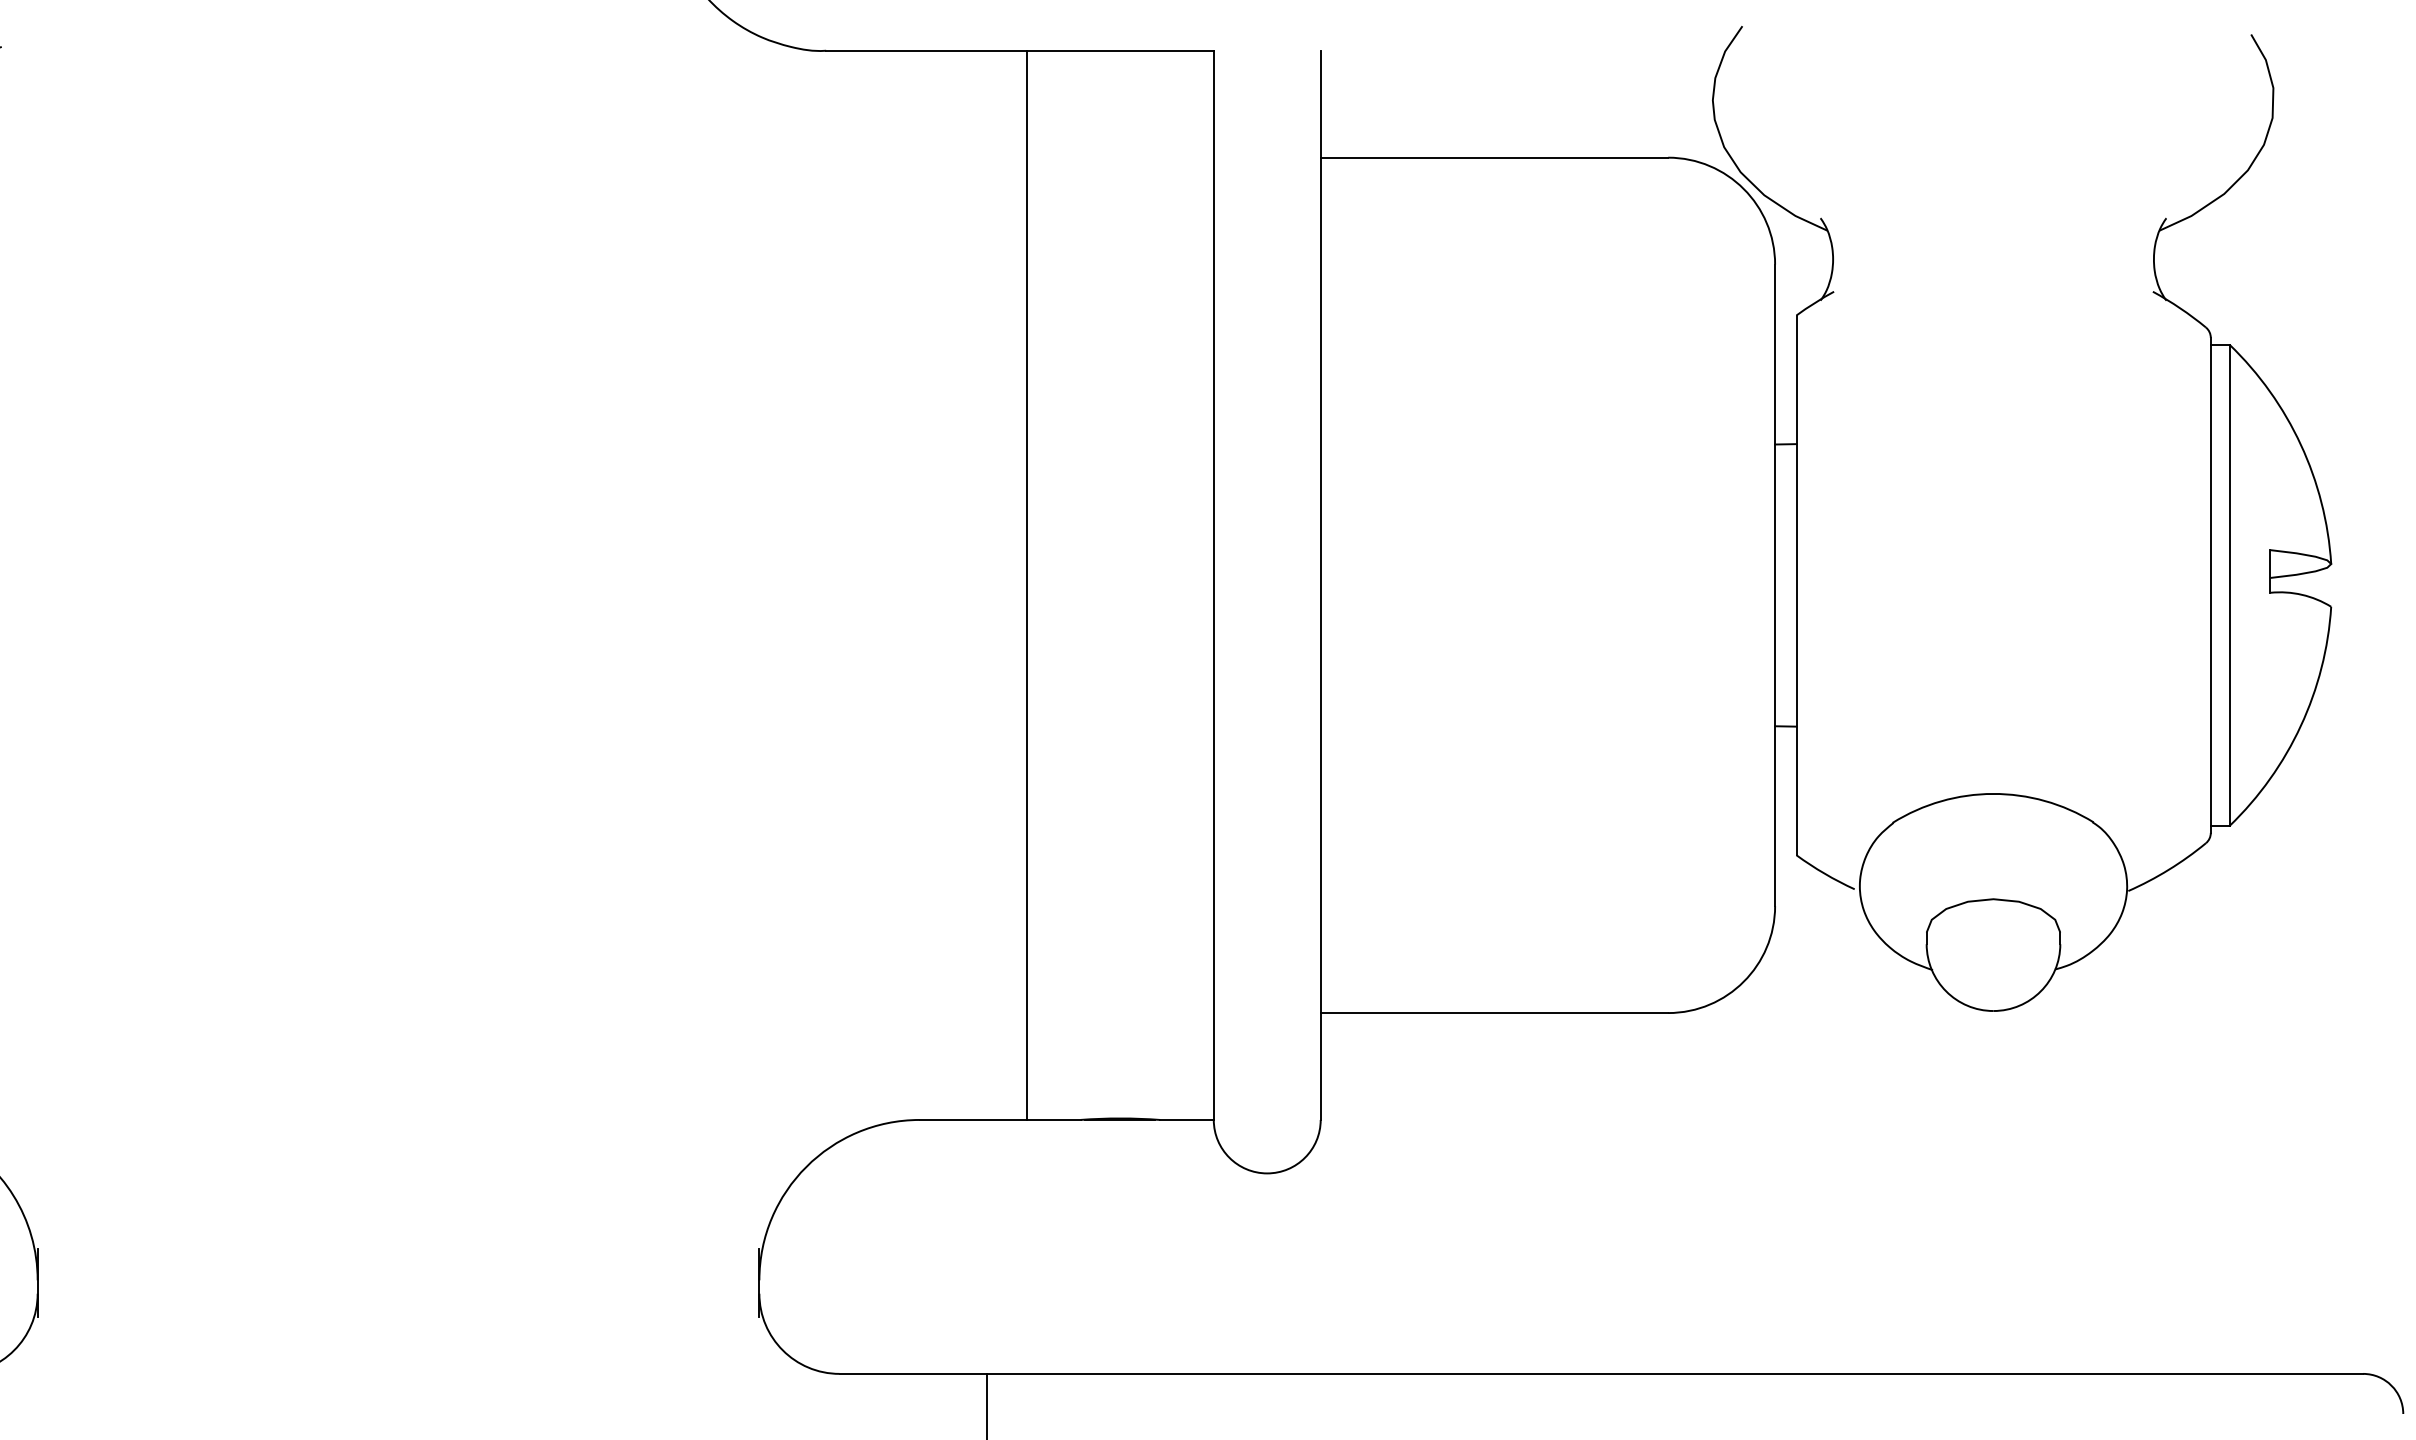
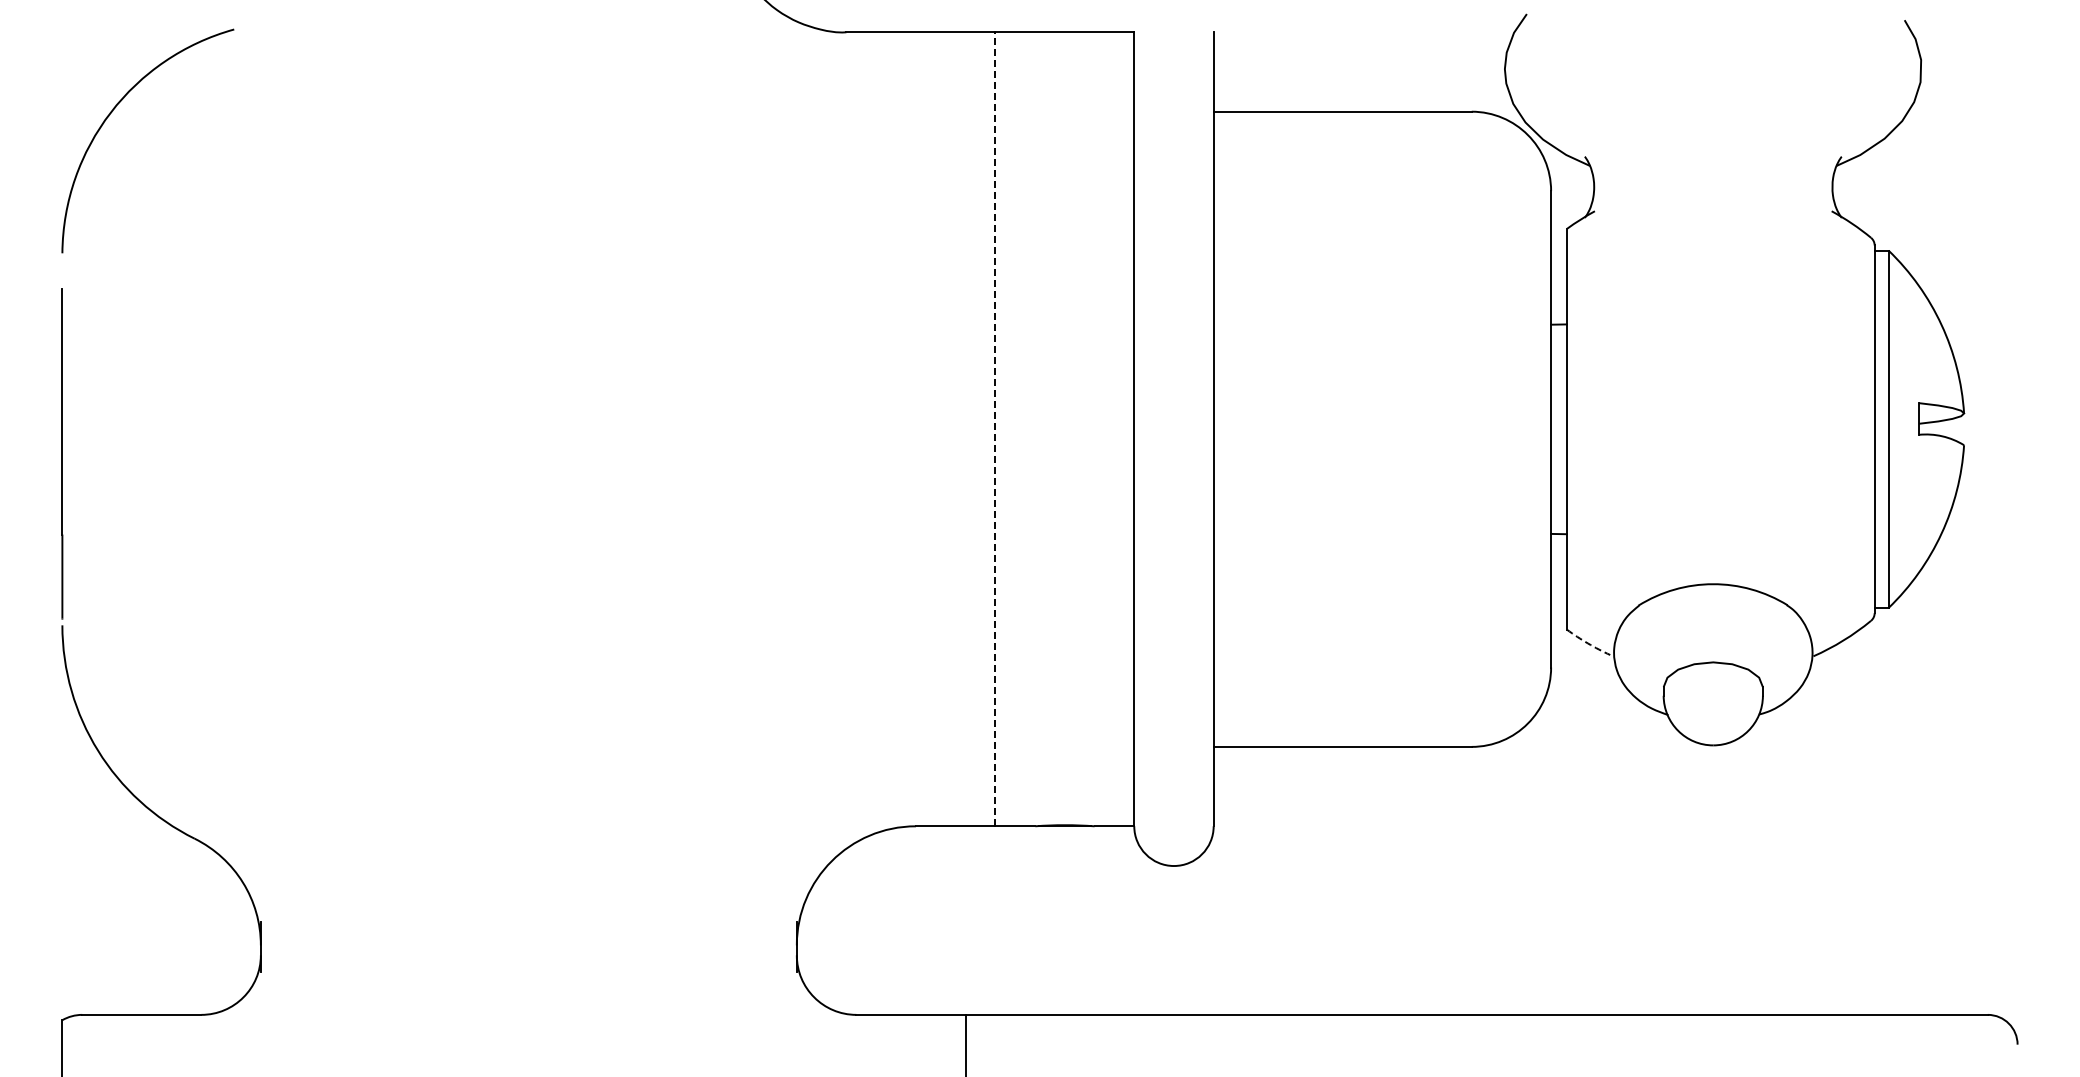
line: (1026, 585) -> (995, 429), solid -> dashed
arc: (1824, 873) -> (1587, 643), solid -> dashed

